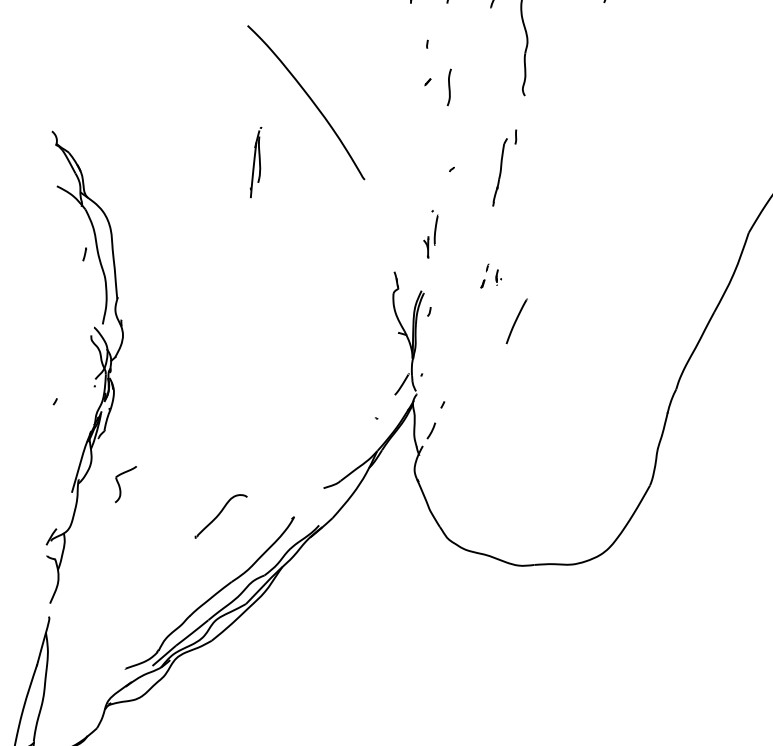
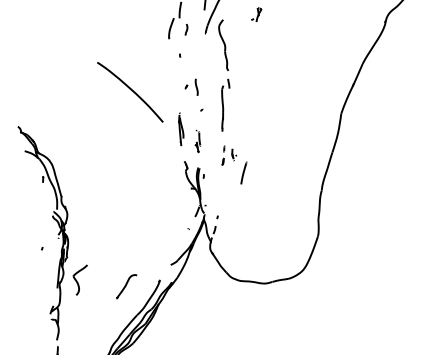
part: (438, 83) -> (191, 86), moved
part: (257, 162) -> (181, 129), moved
part: (504, 166) -> (225, 104), size x1.43
part: (490, 277) -> (228, 155), size x1.67
part: (122, 482) -> (79, 279), size x1.67

